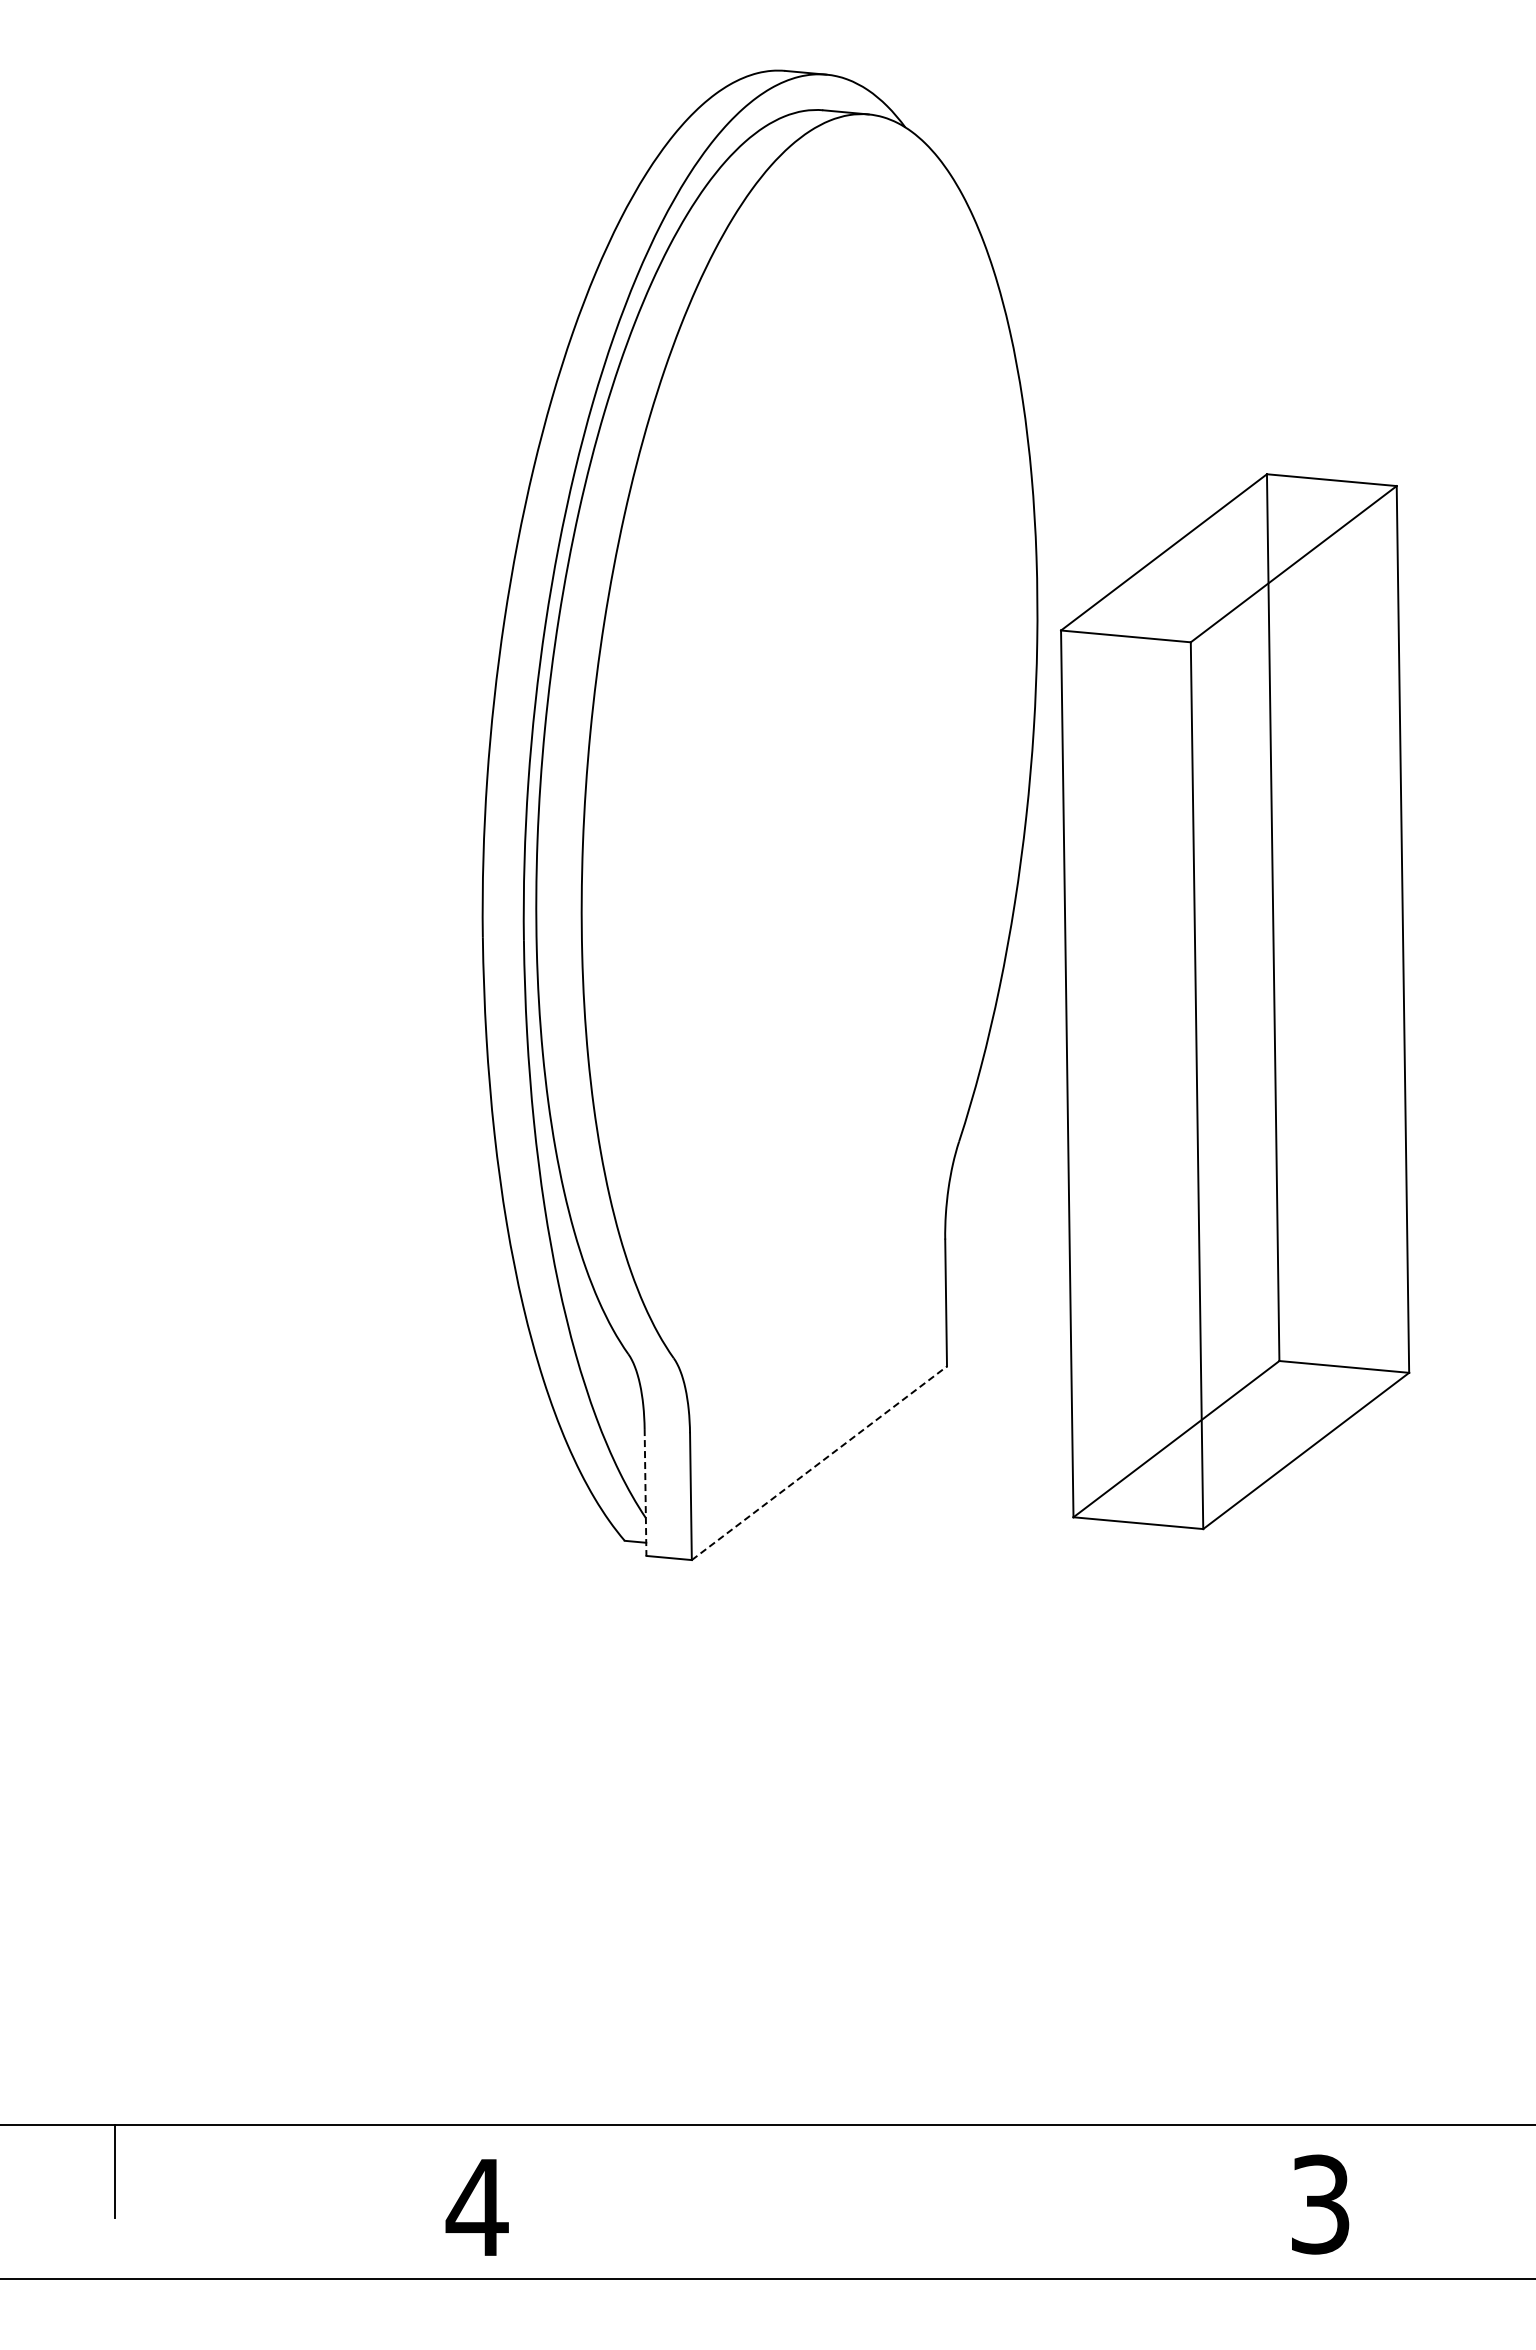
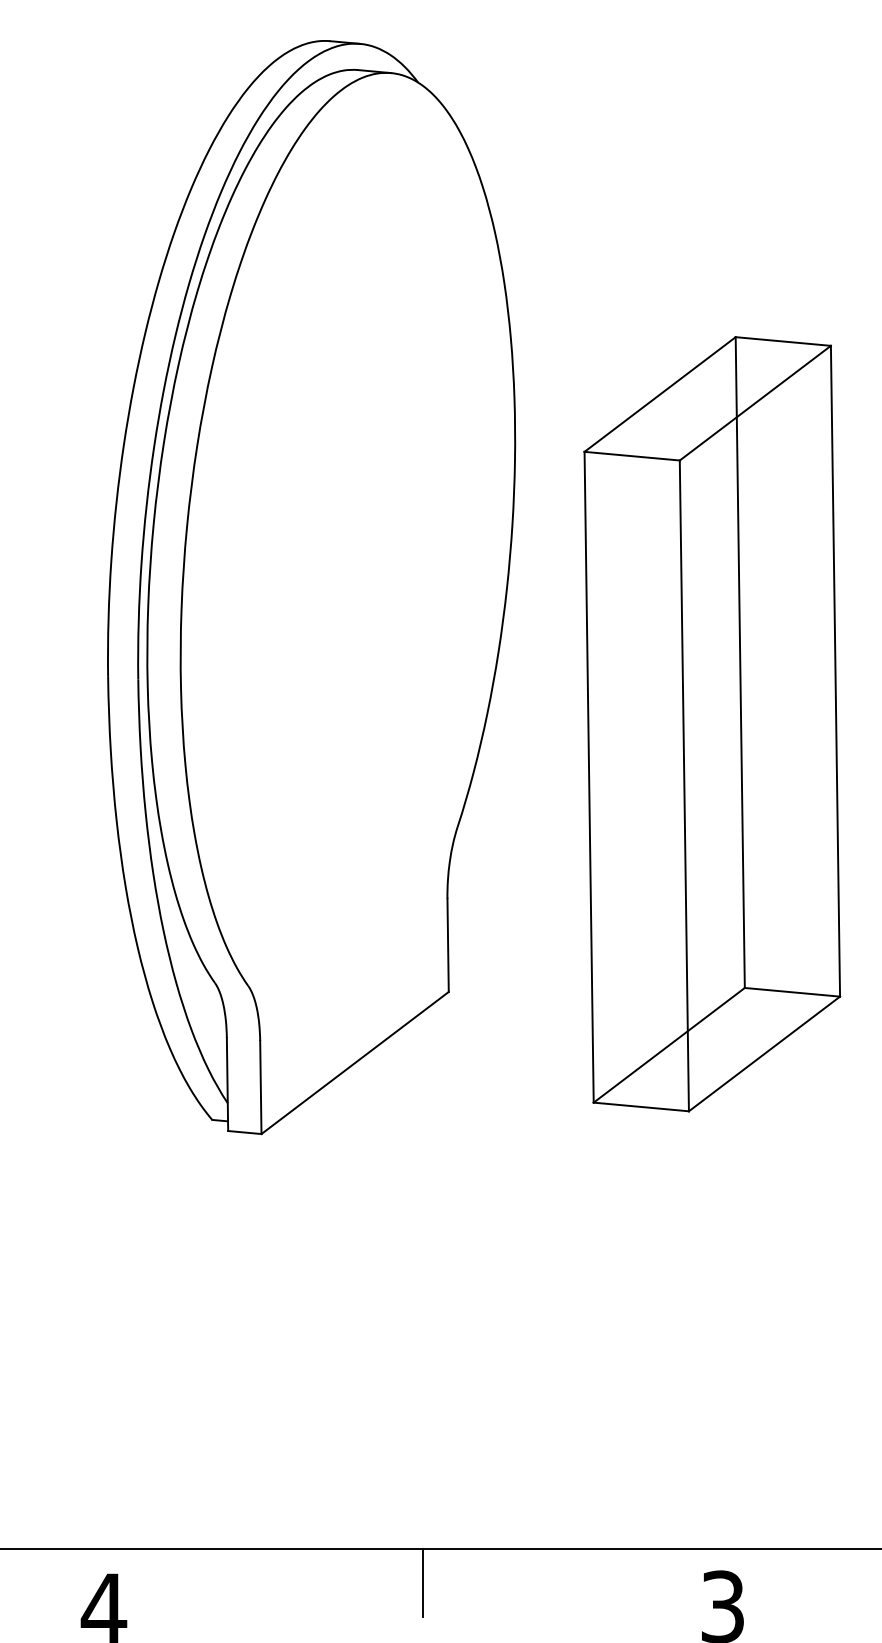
part: (1235, 1001) -> (712, 724), moved
line: (819, 1462) -> (355, 1062), dashed -> solid
line: (645, 1493) -> (227, 1085), dashed -> solid
line: (912, 2171) -> (423, 1582), added

